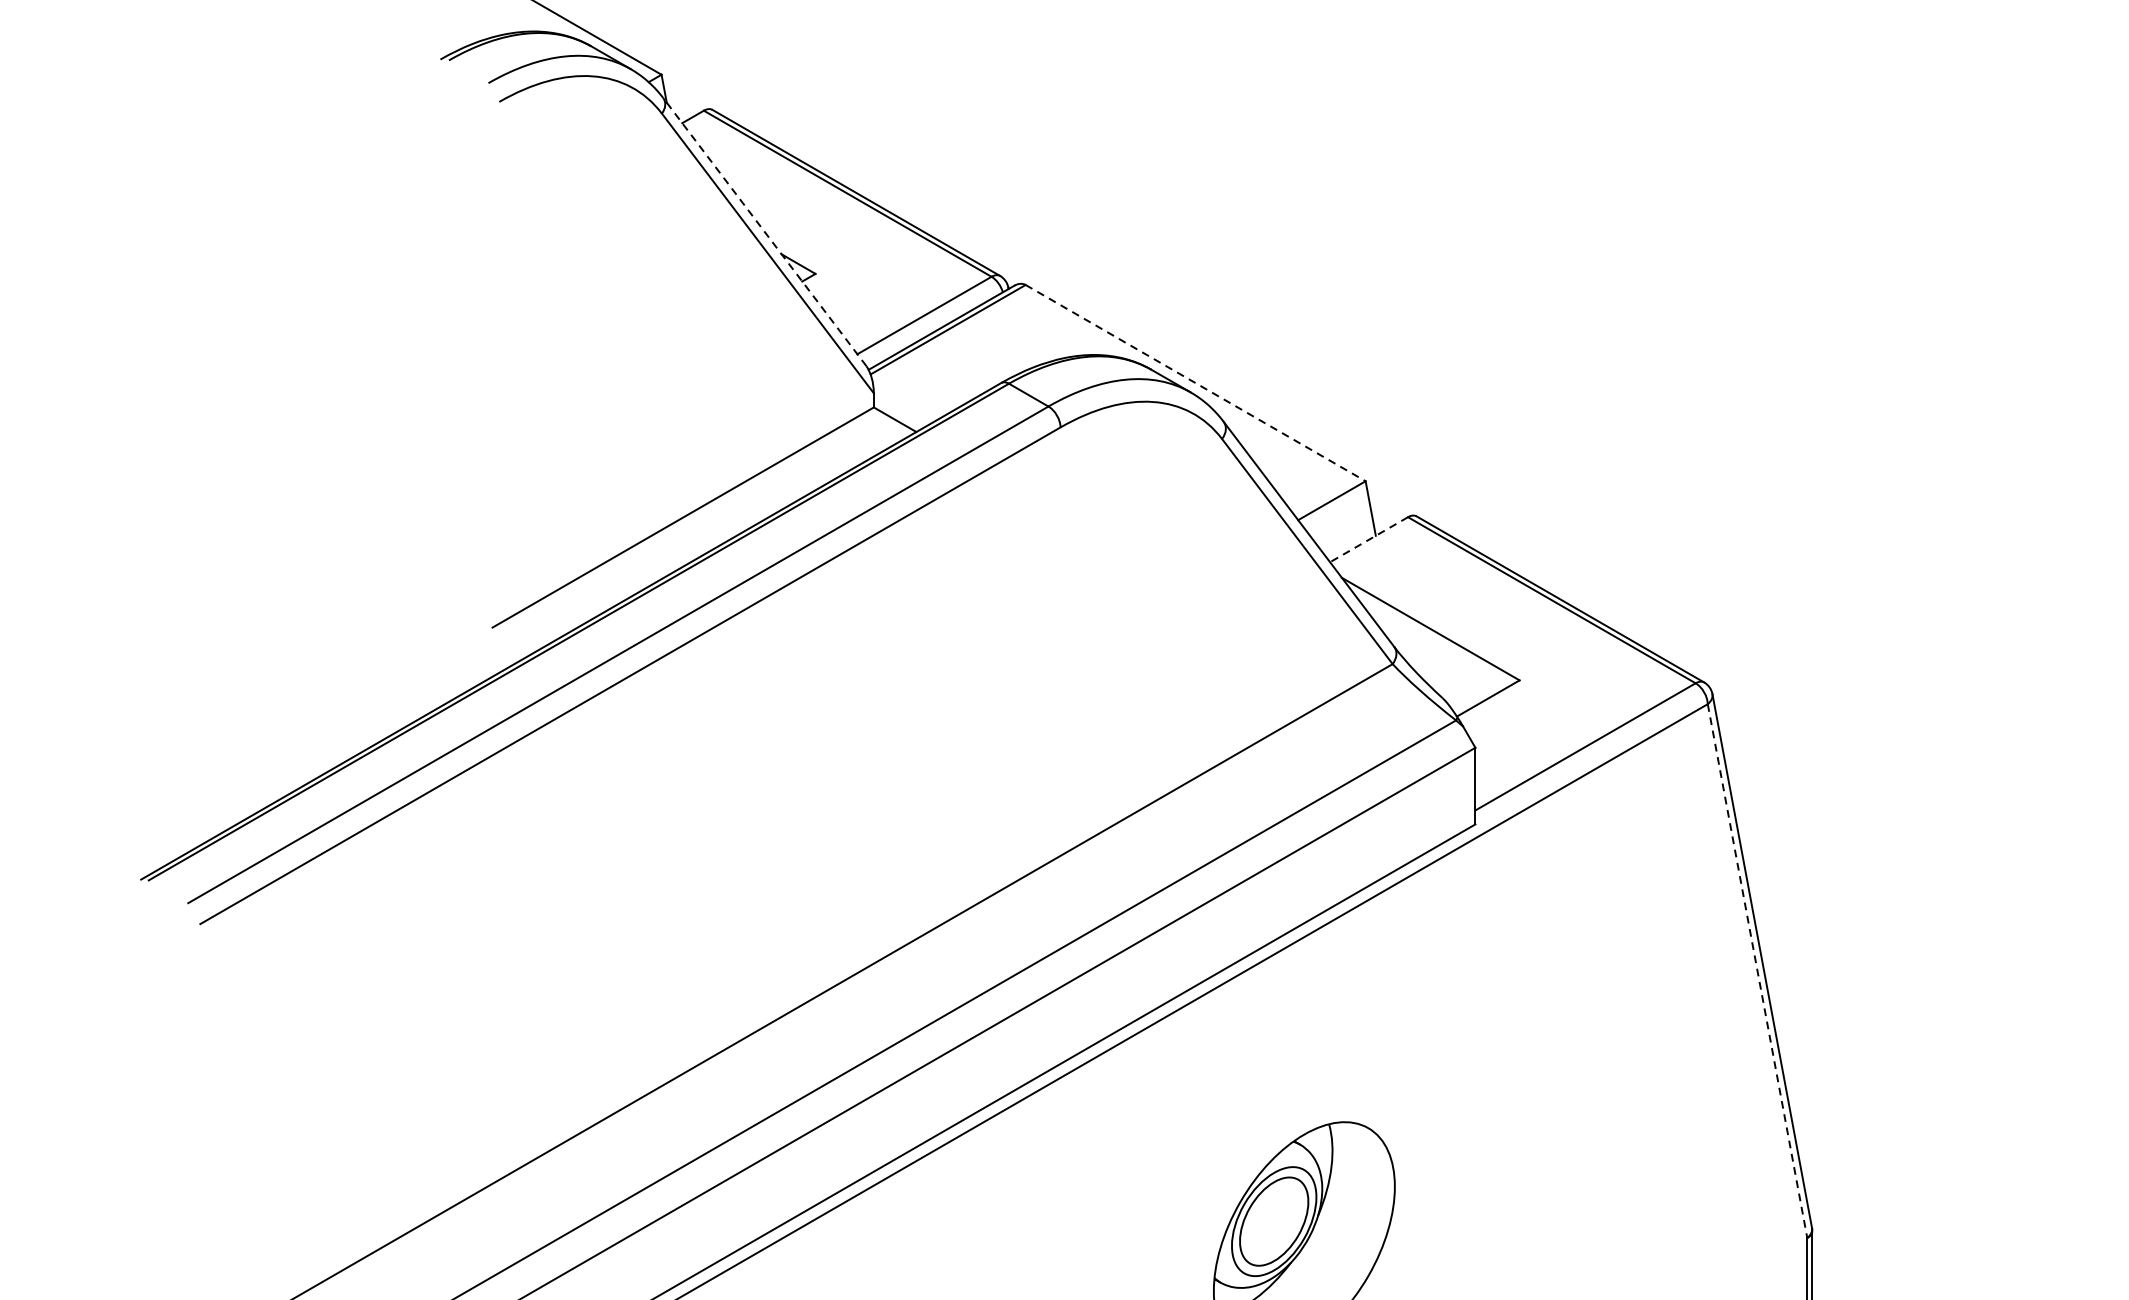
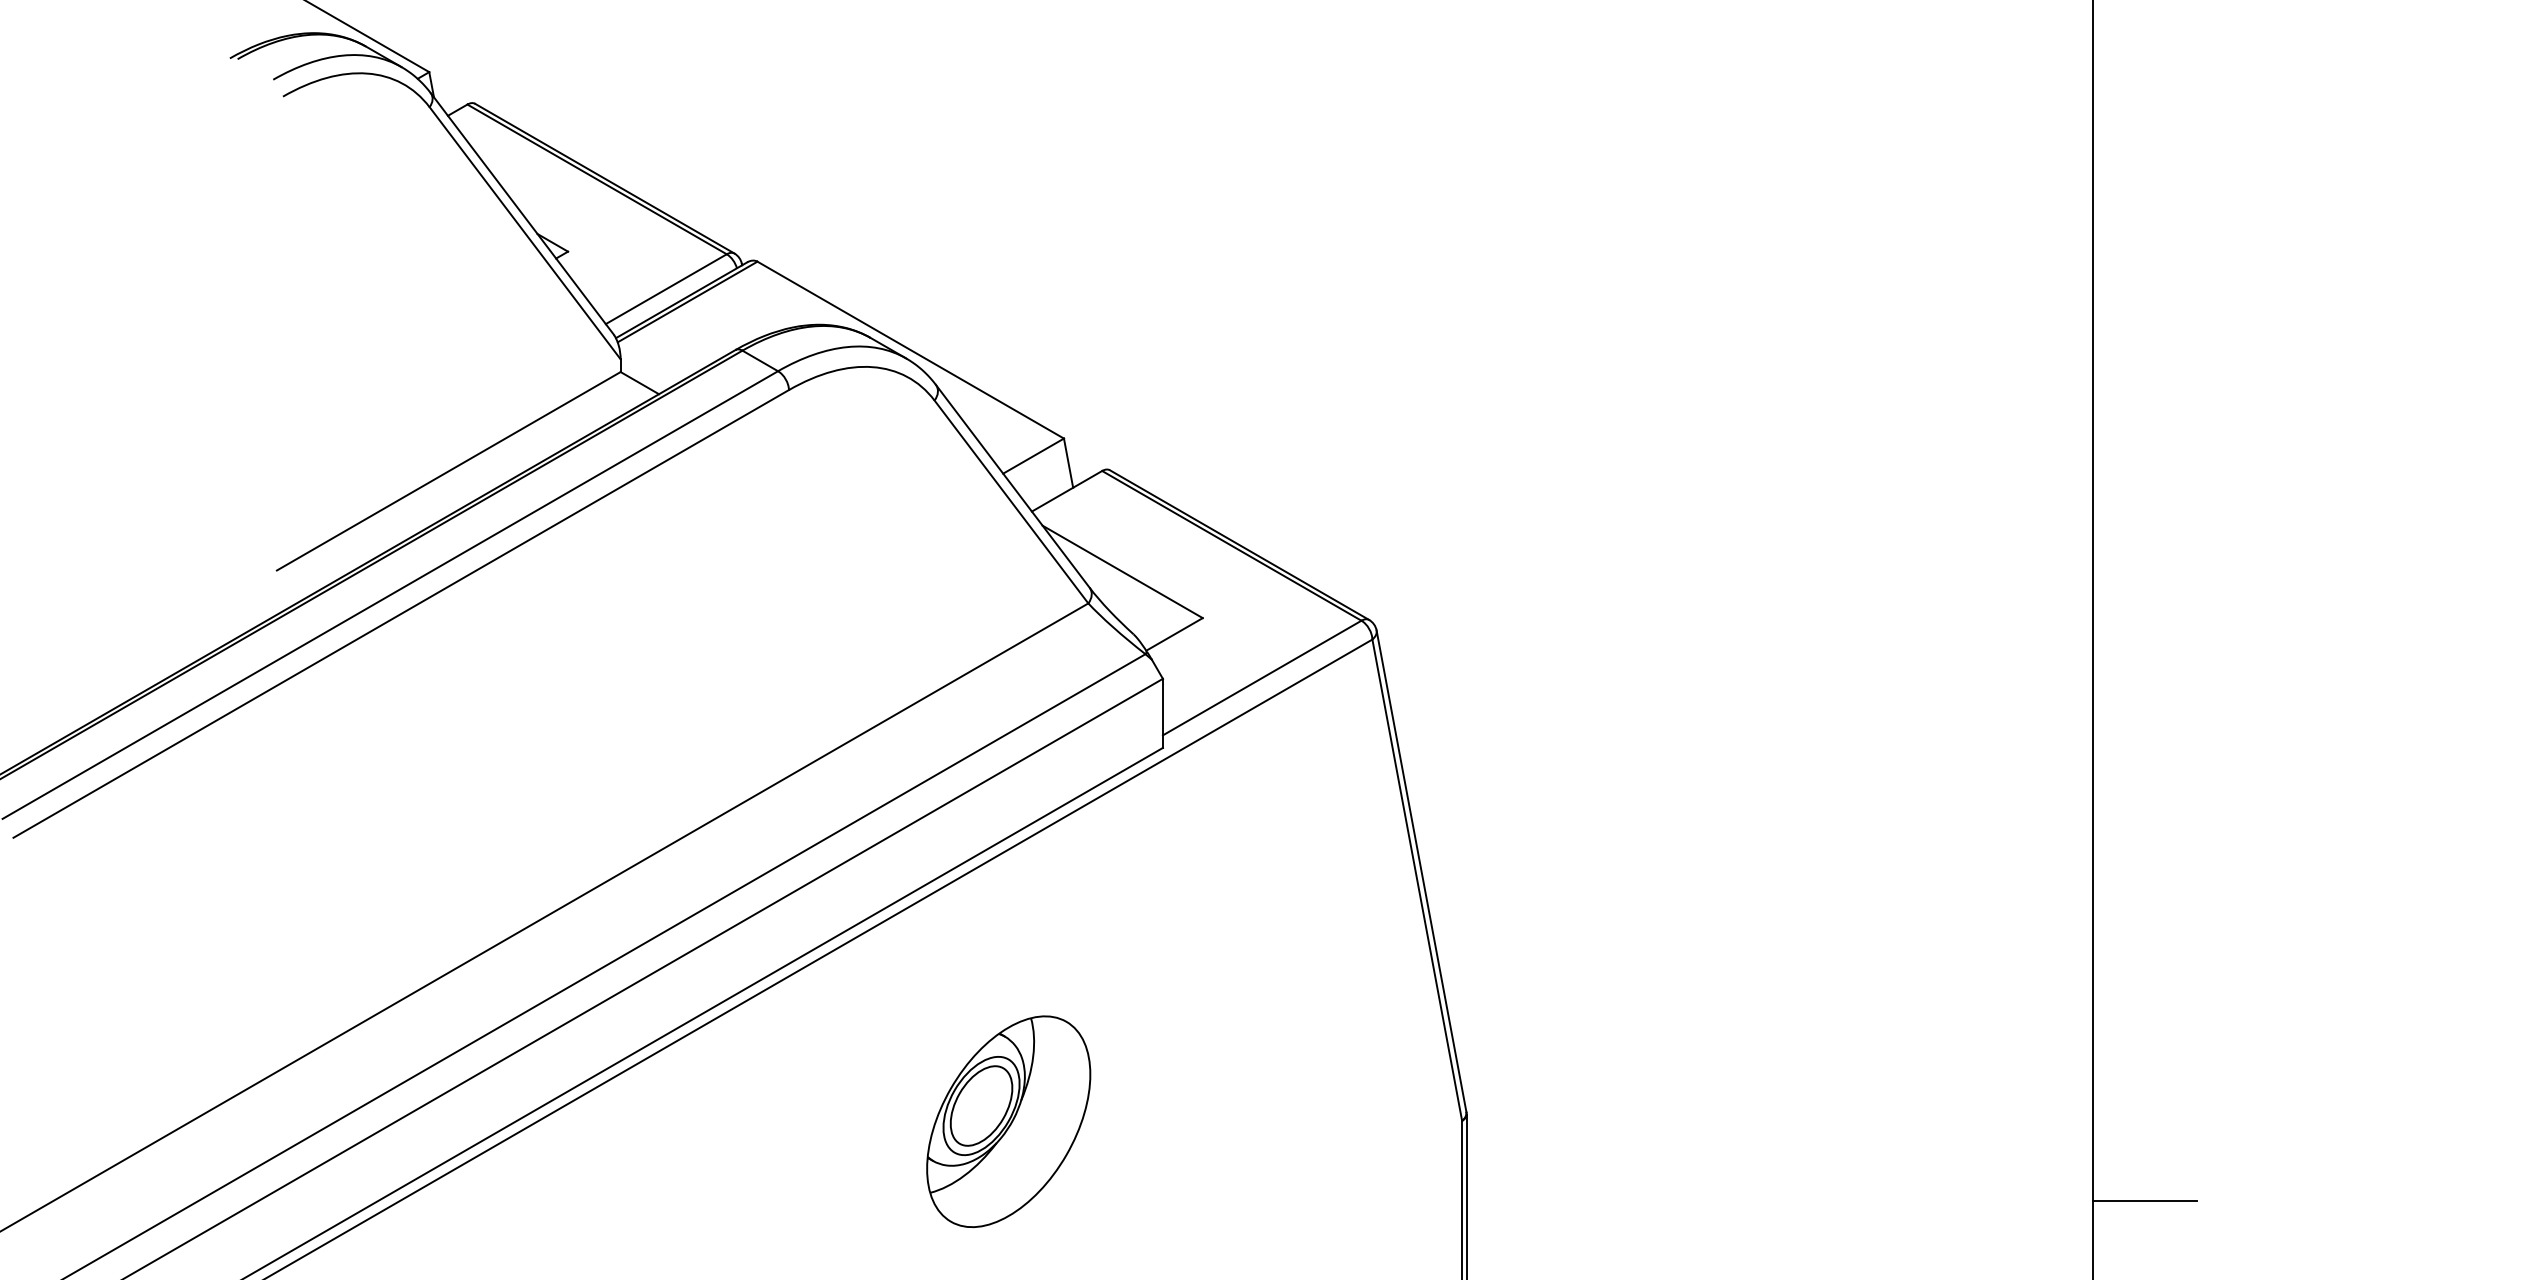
line: (764, 232) -> (522, 214), dashed -> solid
line: (1195, 383) -> (910, 350), dashed -> solid
line: (1369, 539) -> (1067, 491), dashed -> solid
line: (1757, 971) -> (1417, 880), dashed -> solid

